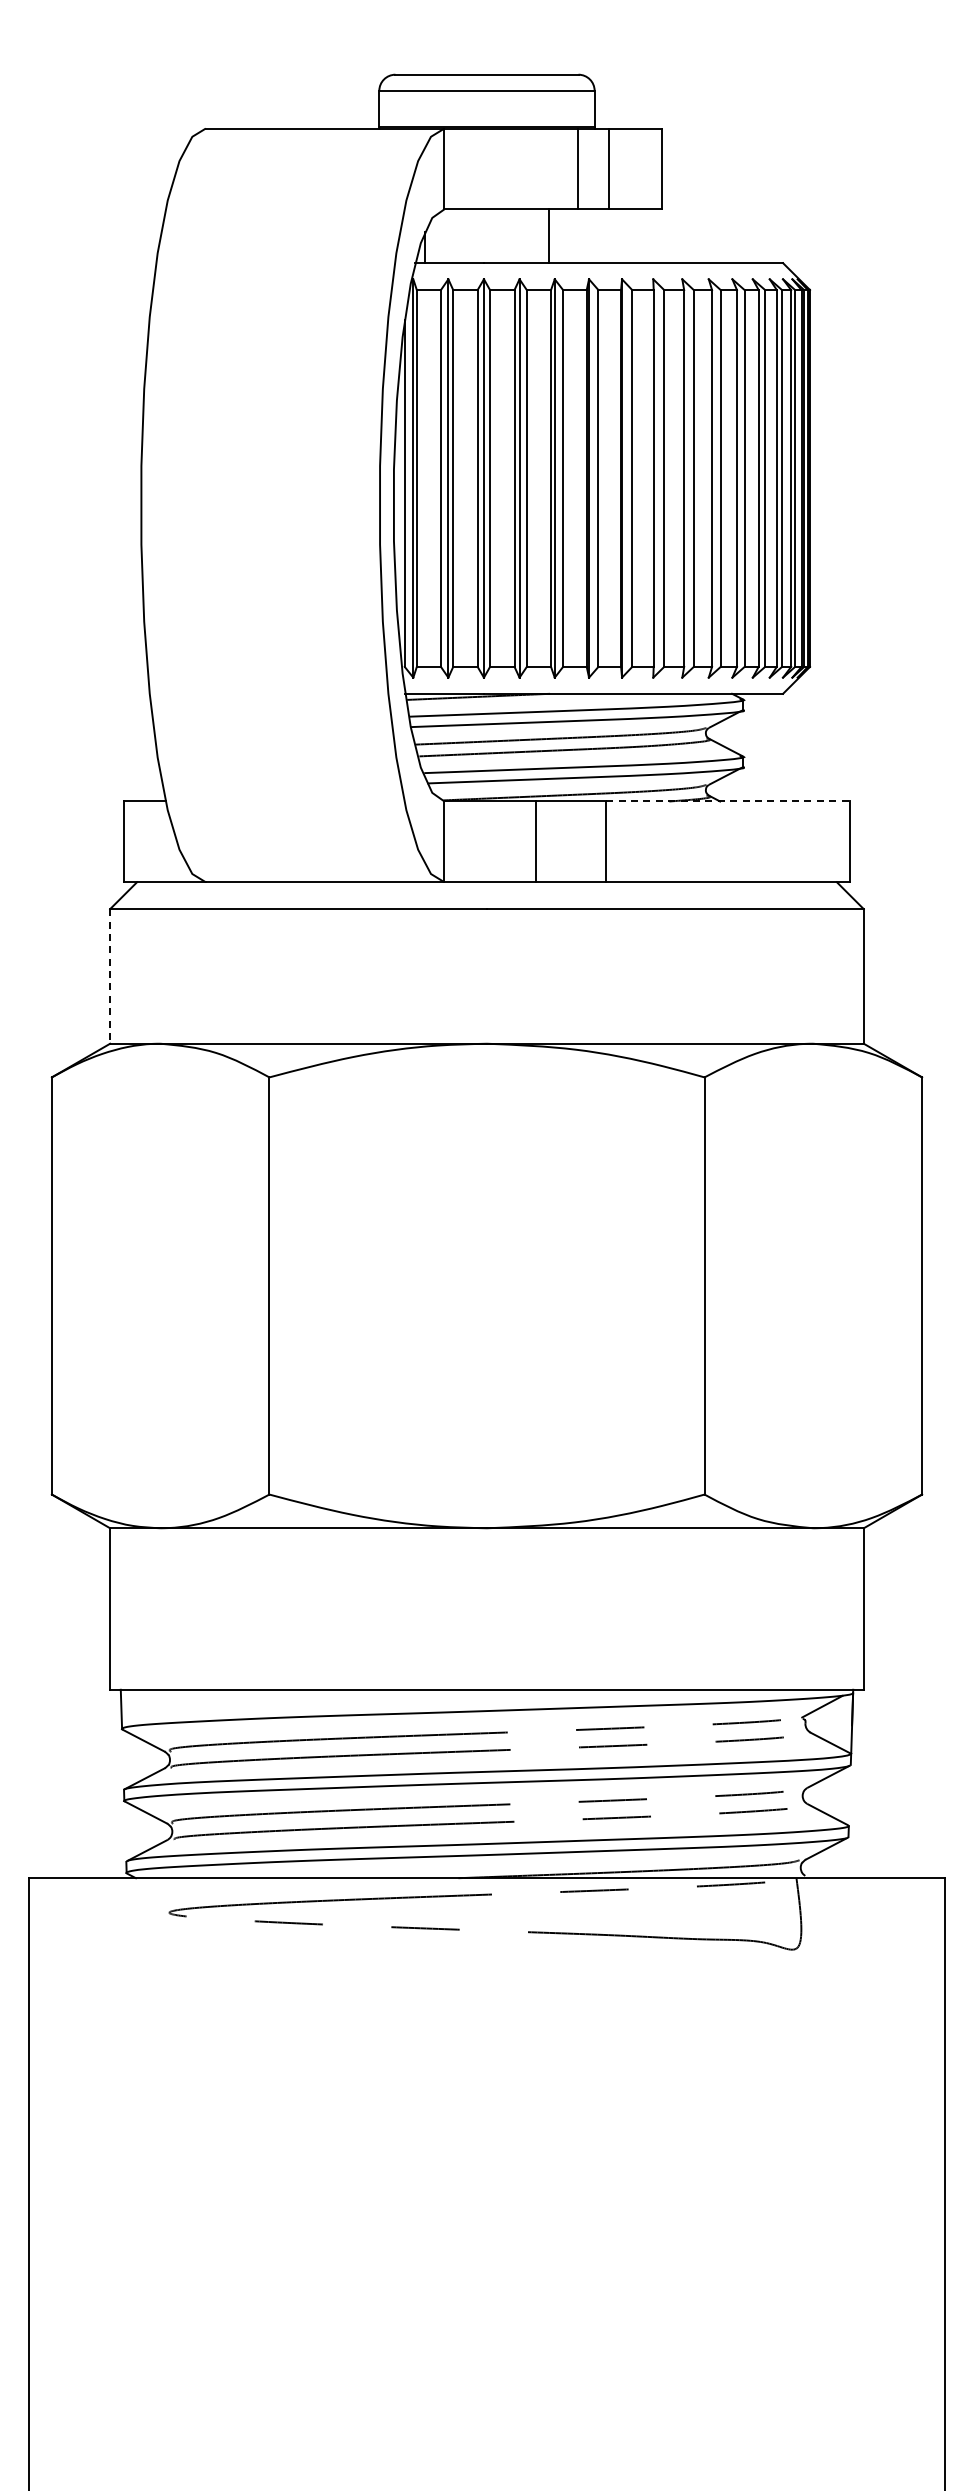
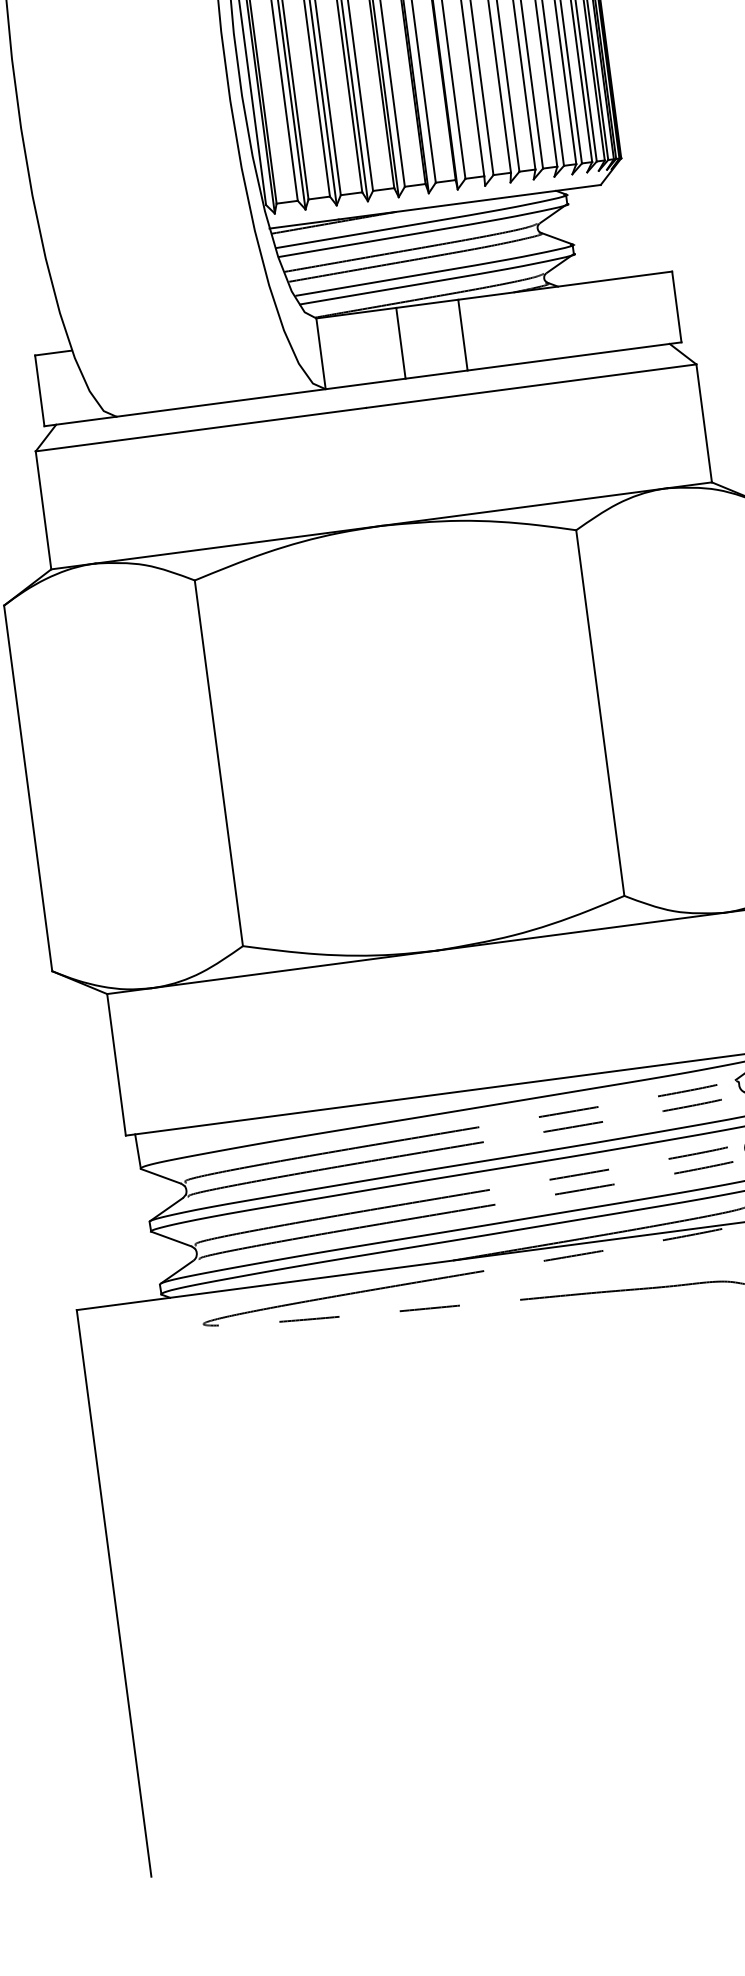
line: (728, 801) -> (565, 285), dashed -> solid
line: (110, 976) -> (43, 510), dashed -> solid

